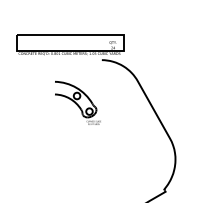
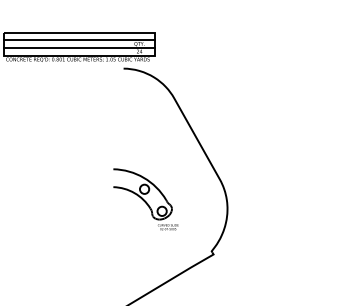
line: (70, 40) -> (79, 40), added
line: (70, 45) -> (79, 48), added
part: (77, 103) -> (145, 199), moved

